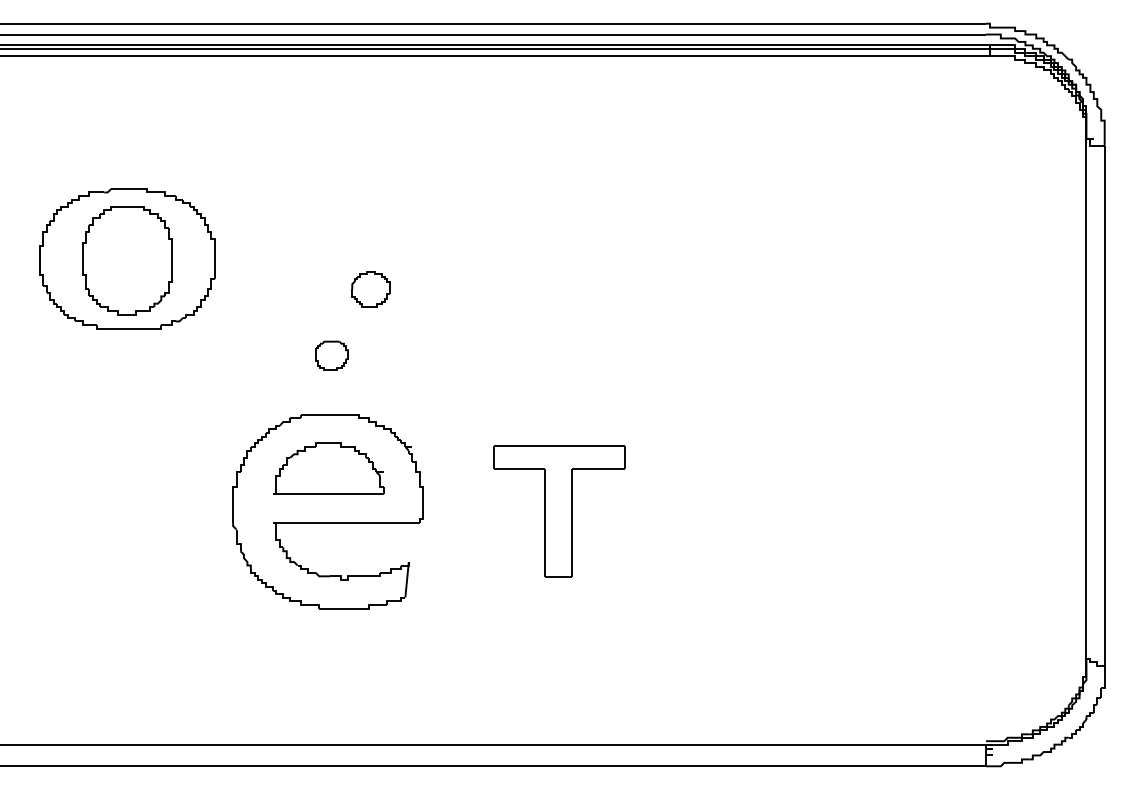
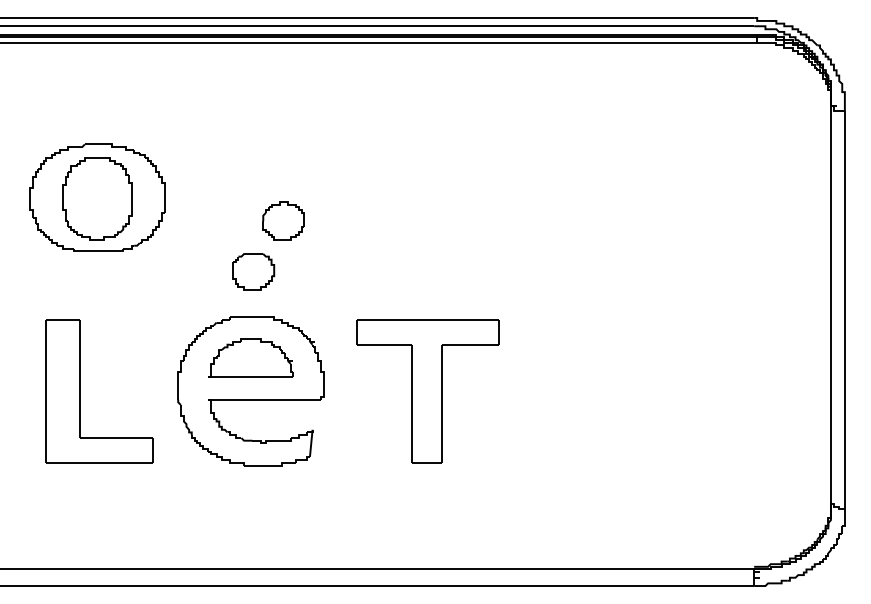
part: (370, 288) -> (283, 220), size x1.43
part: (331, 355) -> (253, 271), size x1.67
part: (105, 512) -> (80, 391), added
part: (559, 512) -> (427, 391), size x1.43

